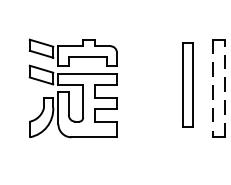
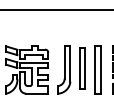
part: (150, 87) -> (64, 69), added
line: (212, 89) -> (94, 70), dashed -> solid
line: (224, 89) -> (100, 70), dashed -> solid

